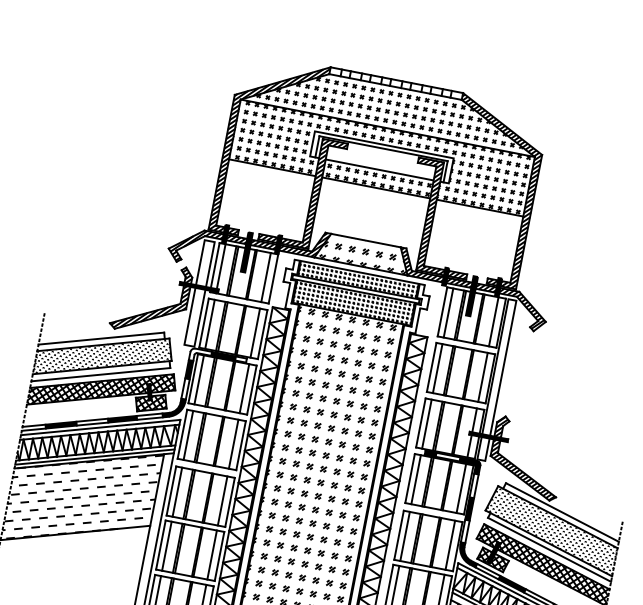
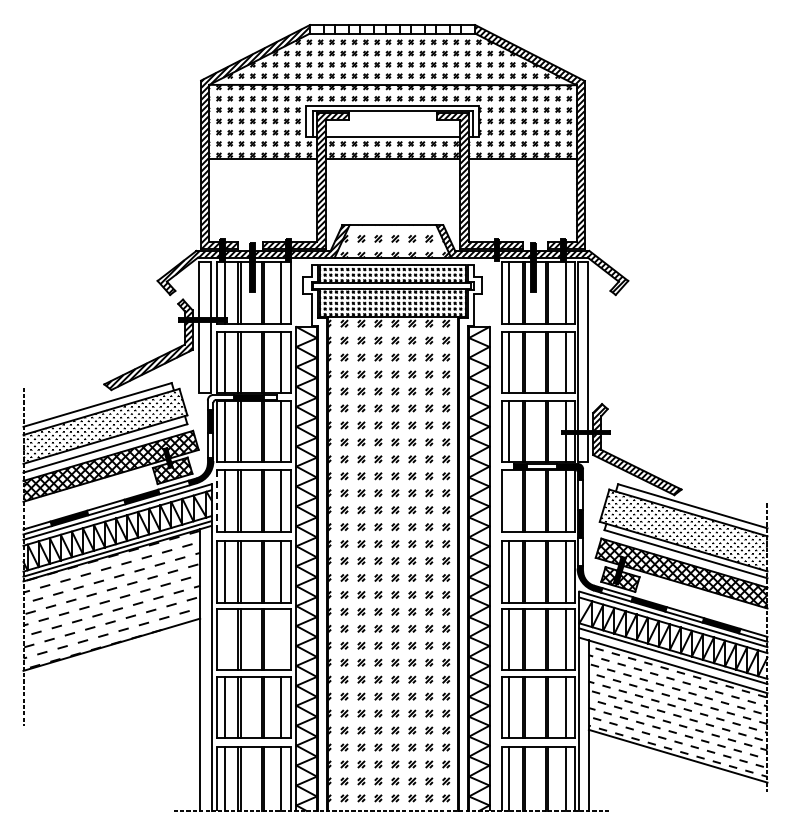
line: (182, 434) -> (217, 501), solid -> dashed
line: (416, 479) -> (509, 500), removed
line: (166, 545) -> (224, 638), removed
line: (212, 554) -> (281, 638), removed

